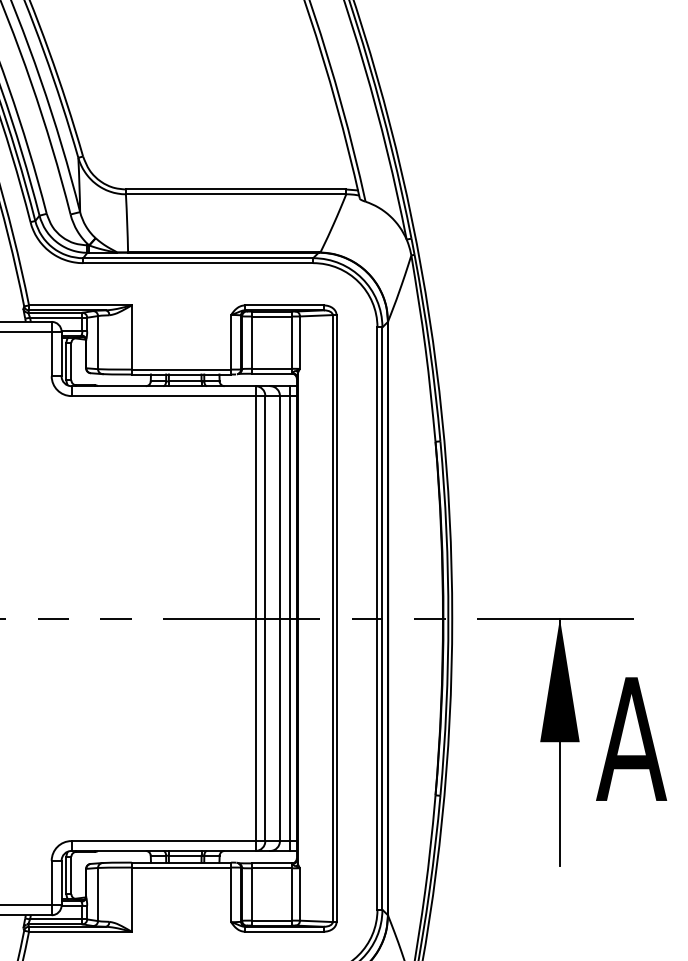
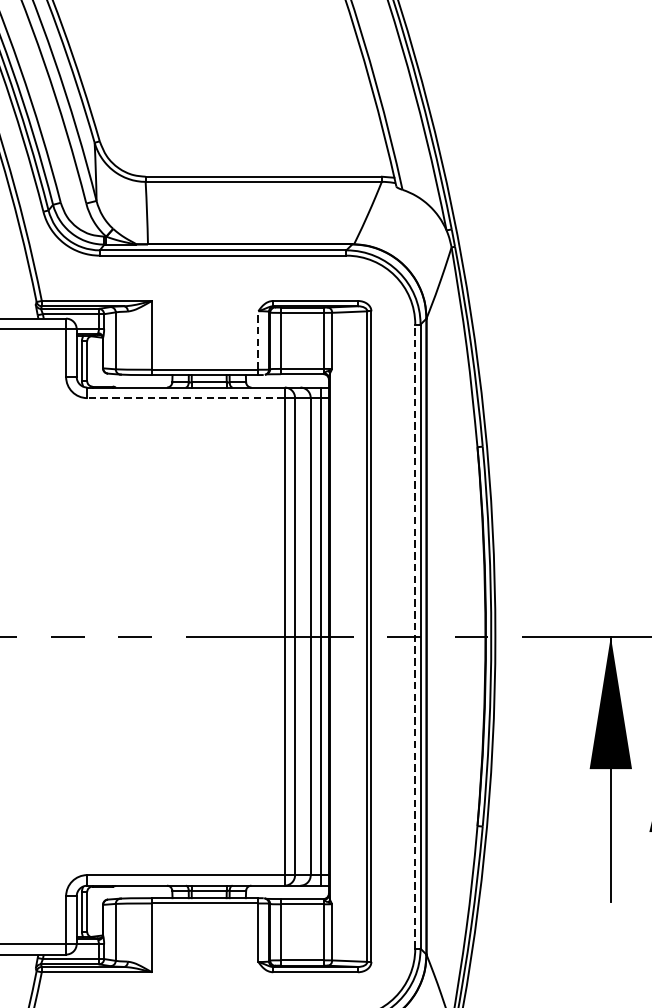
line: (231, 341) -> (258, 339), solid -> dashed
line: (163, 396) -> (185, 398), solid -> dashed
line: (377, 618) -> (415, 636), solid -> dashed

